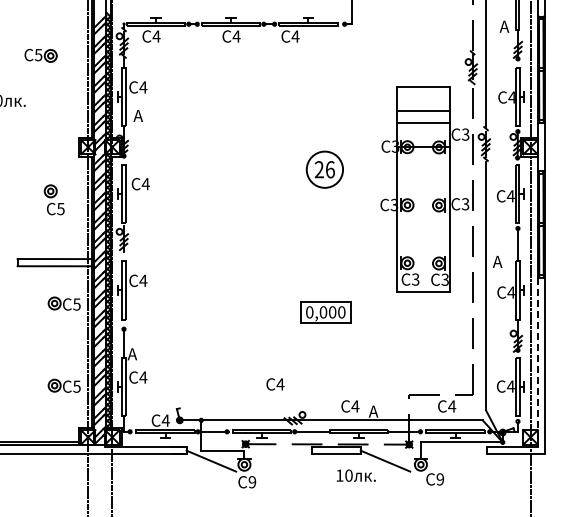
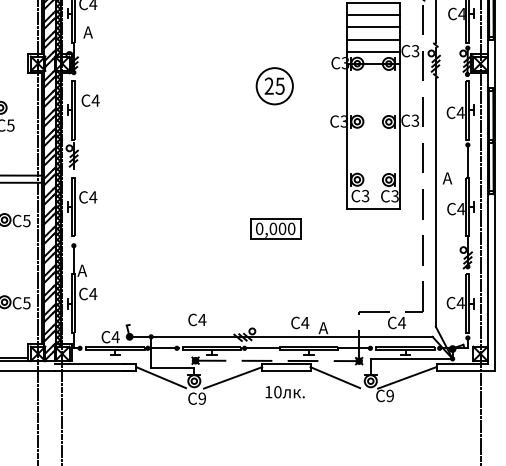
line: (423, 98) -> (373, 15), added
line: (423, 135) -> (373, 52), added
text: (329, 169) -> (279, 86), 26 -> 25
line: (537, 362) -> (487, 279), dashed -> solid
text: (275, 384) -> (197, 320), moved
line: (283, 461) -> (233, 378), added
line: (457, 461) -> (407, 378), added
text: (355, 475) -> (284, 392), moved

